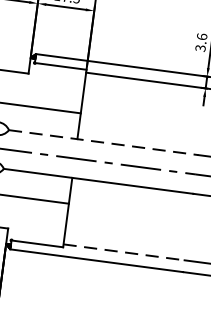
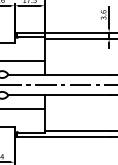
line: (104, 142) -> (59, 74), dashed -> solid
line: (124, 253) -> (77, 131), dashed -> solid

